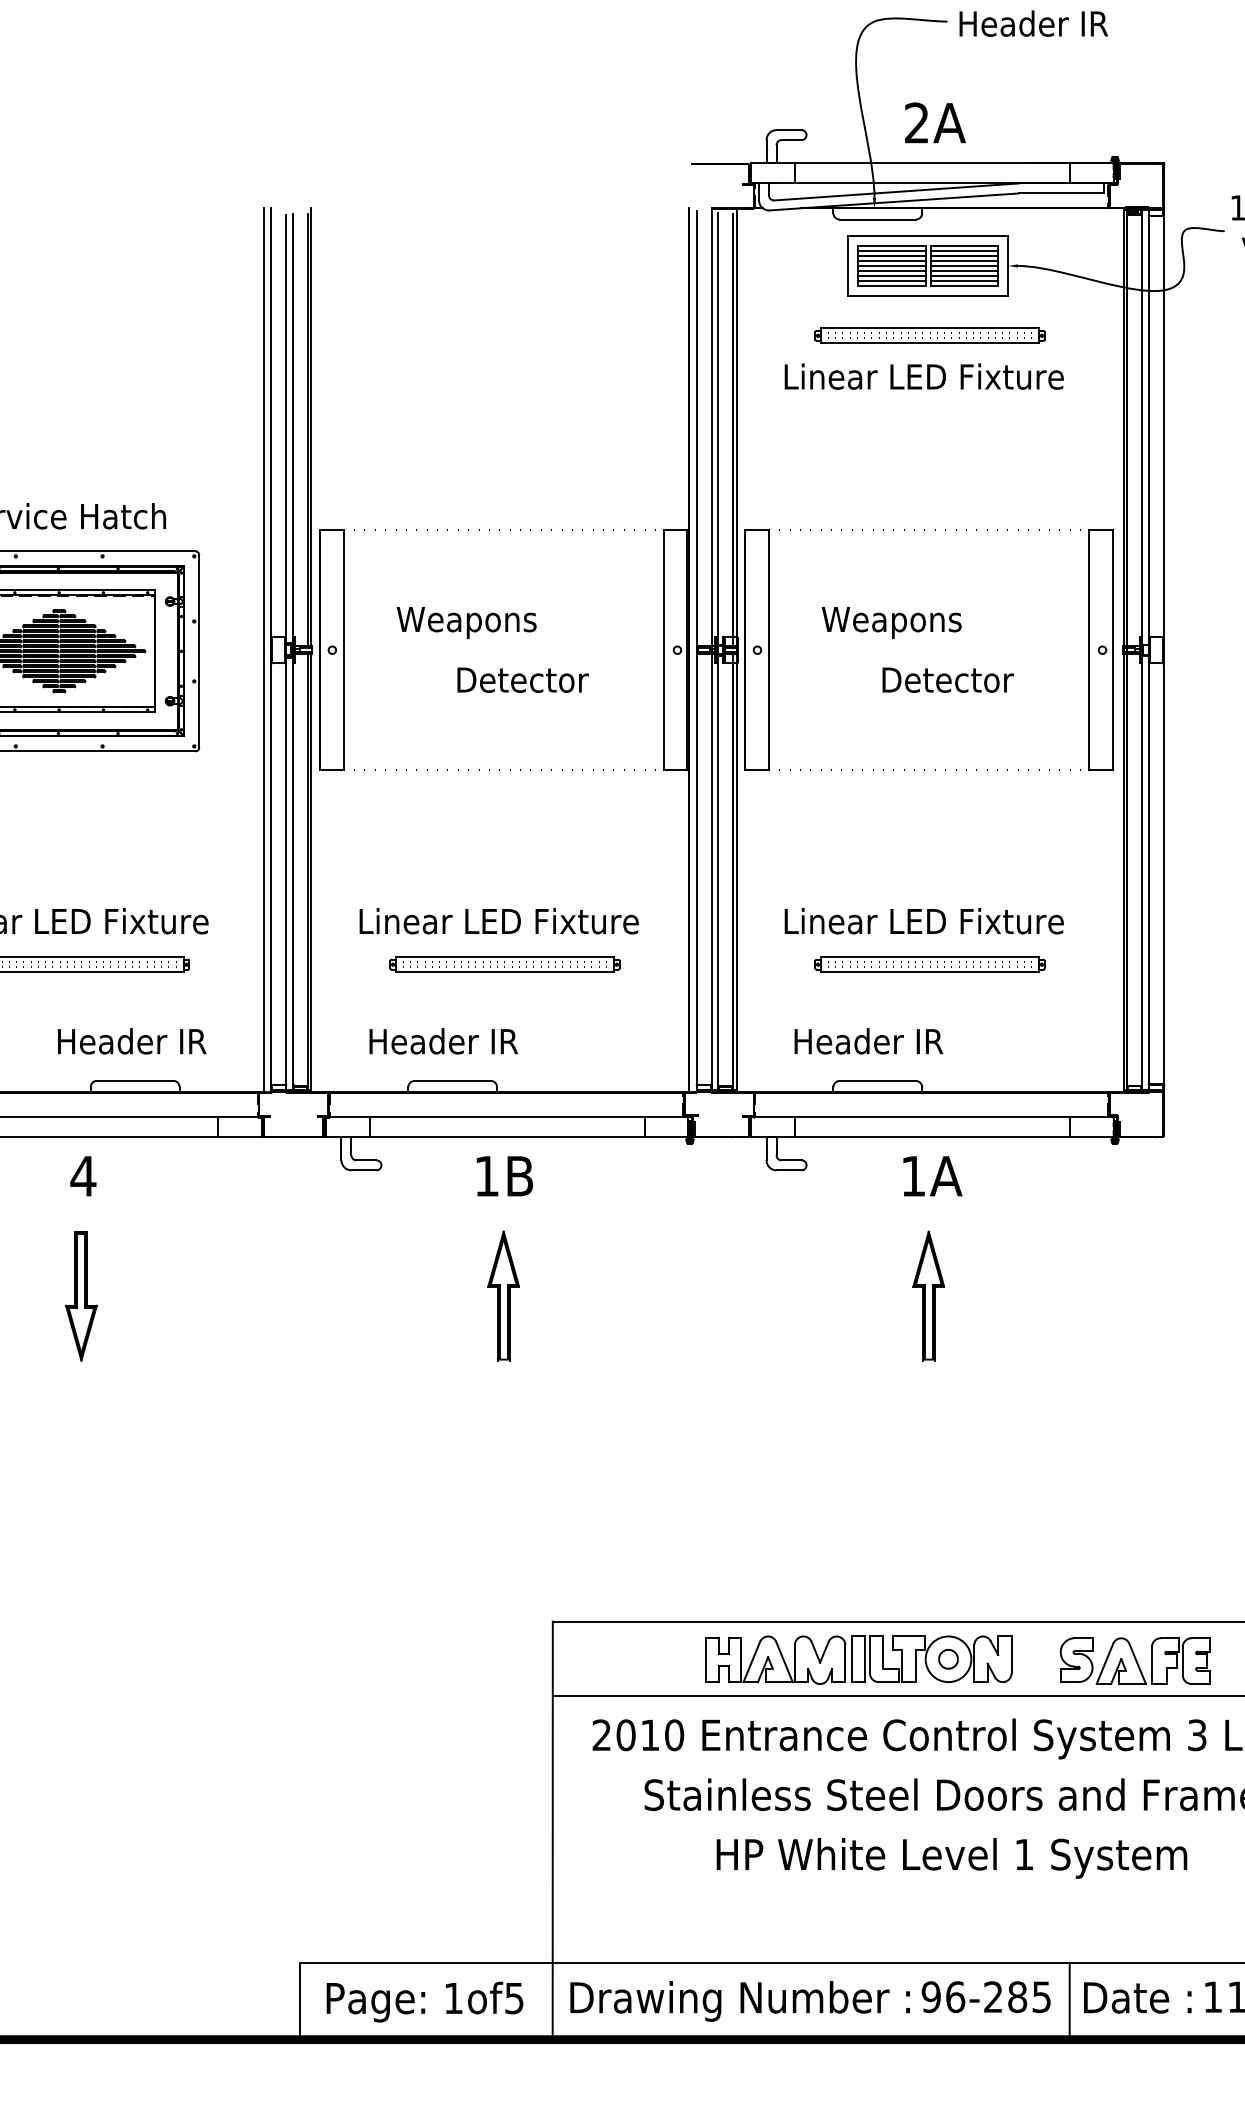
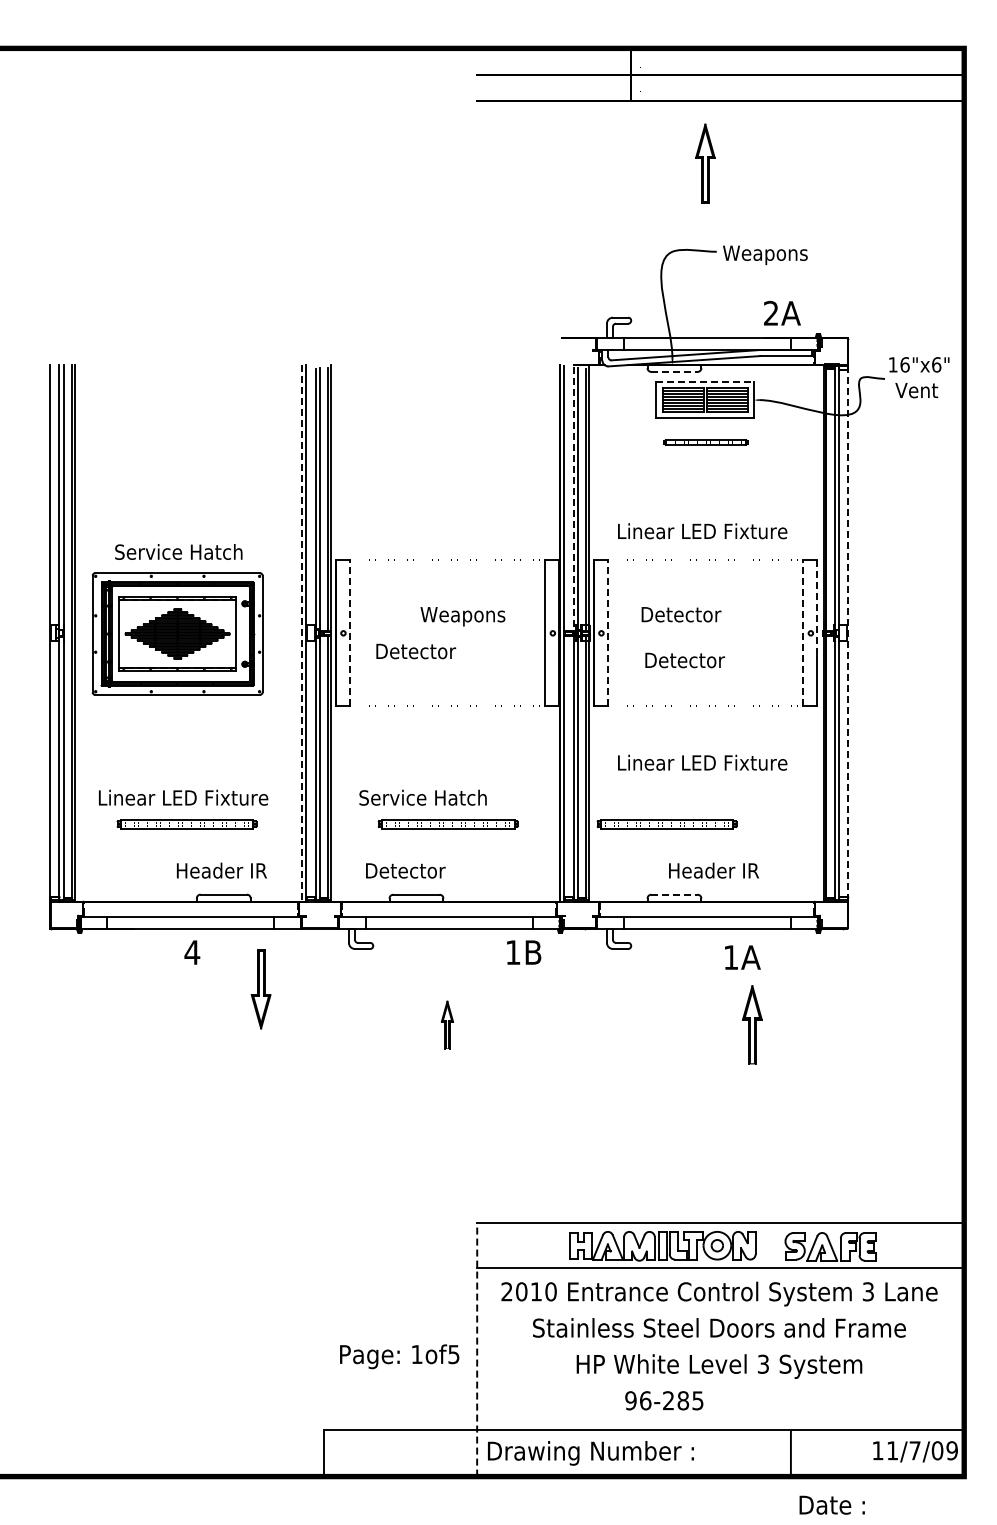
text: (1032, 27) -> (768, 255), Header IR -> Weapons
text: (935, 121) -> (782, 312), moved
line: (877, 218) -> (674, 371), solid -> dashed
line: (928, 235) -> (705, 381), solid -> dashed
part: (928, 335) -> (705, 442), size x0.6
text: (923, 377) -> (702, 531), moved
line: (711, 431) -> (573, 500), solid -> dashed
line: (1111, 609) -> (816, 608), solid -> dashed
text: (465, 622) -> (462, 616), moved
text: (891, 622) -> (682, 616), Weapons -> Detector
line: (263, 650) -> (301, 633), solid -> dashed
line: (344, 650) -> (350, 633), solid -> dashed
line: (769, 650) -> (608, 633), solid -> dashed
line: (1088, 650) -> (802, 633), solid -> dashed
line: (1162, 650) -> (847, 633), solid -> dashed
text: (523, 680) -> (416, 651), moved
text: (948, 680) -> (685, 660), moved
text: (498, 920) -> (444, 797), Linear LED Fixture -> Service Hatch
text: (923, 920) -> (702, 762), moved
part: (928, 965) -> (666, 824), moved
text: (444, 1041) -> (411, 870), Header IR -> Detector
text: (867, 1041) -> (713, 870), moved
line: (877, 1080) -> (674, 894), solid -> dashed
text: (505, 1176) -> (524, 952), moved
text: (932, 1176) -> (742, 957), moved
part: (503, 1294) -> (447, 1024), size x0.6
part: (928, 1294) -> (752, 1024), moved
part: (80, 1296) -> (260, 989), moved
line: (553, 1830) -> (477, 1349), solid -> dashed
text: (1024, 1853) -> (763, 1363), 1 -> 3
text: (986, 1996) -> (664, 1400), moved
text: (1136, 1996) -> (831, 1504), moved
text: (424, 2001) -> (399, 1356), moved

